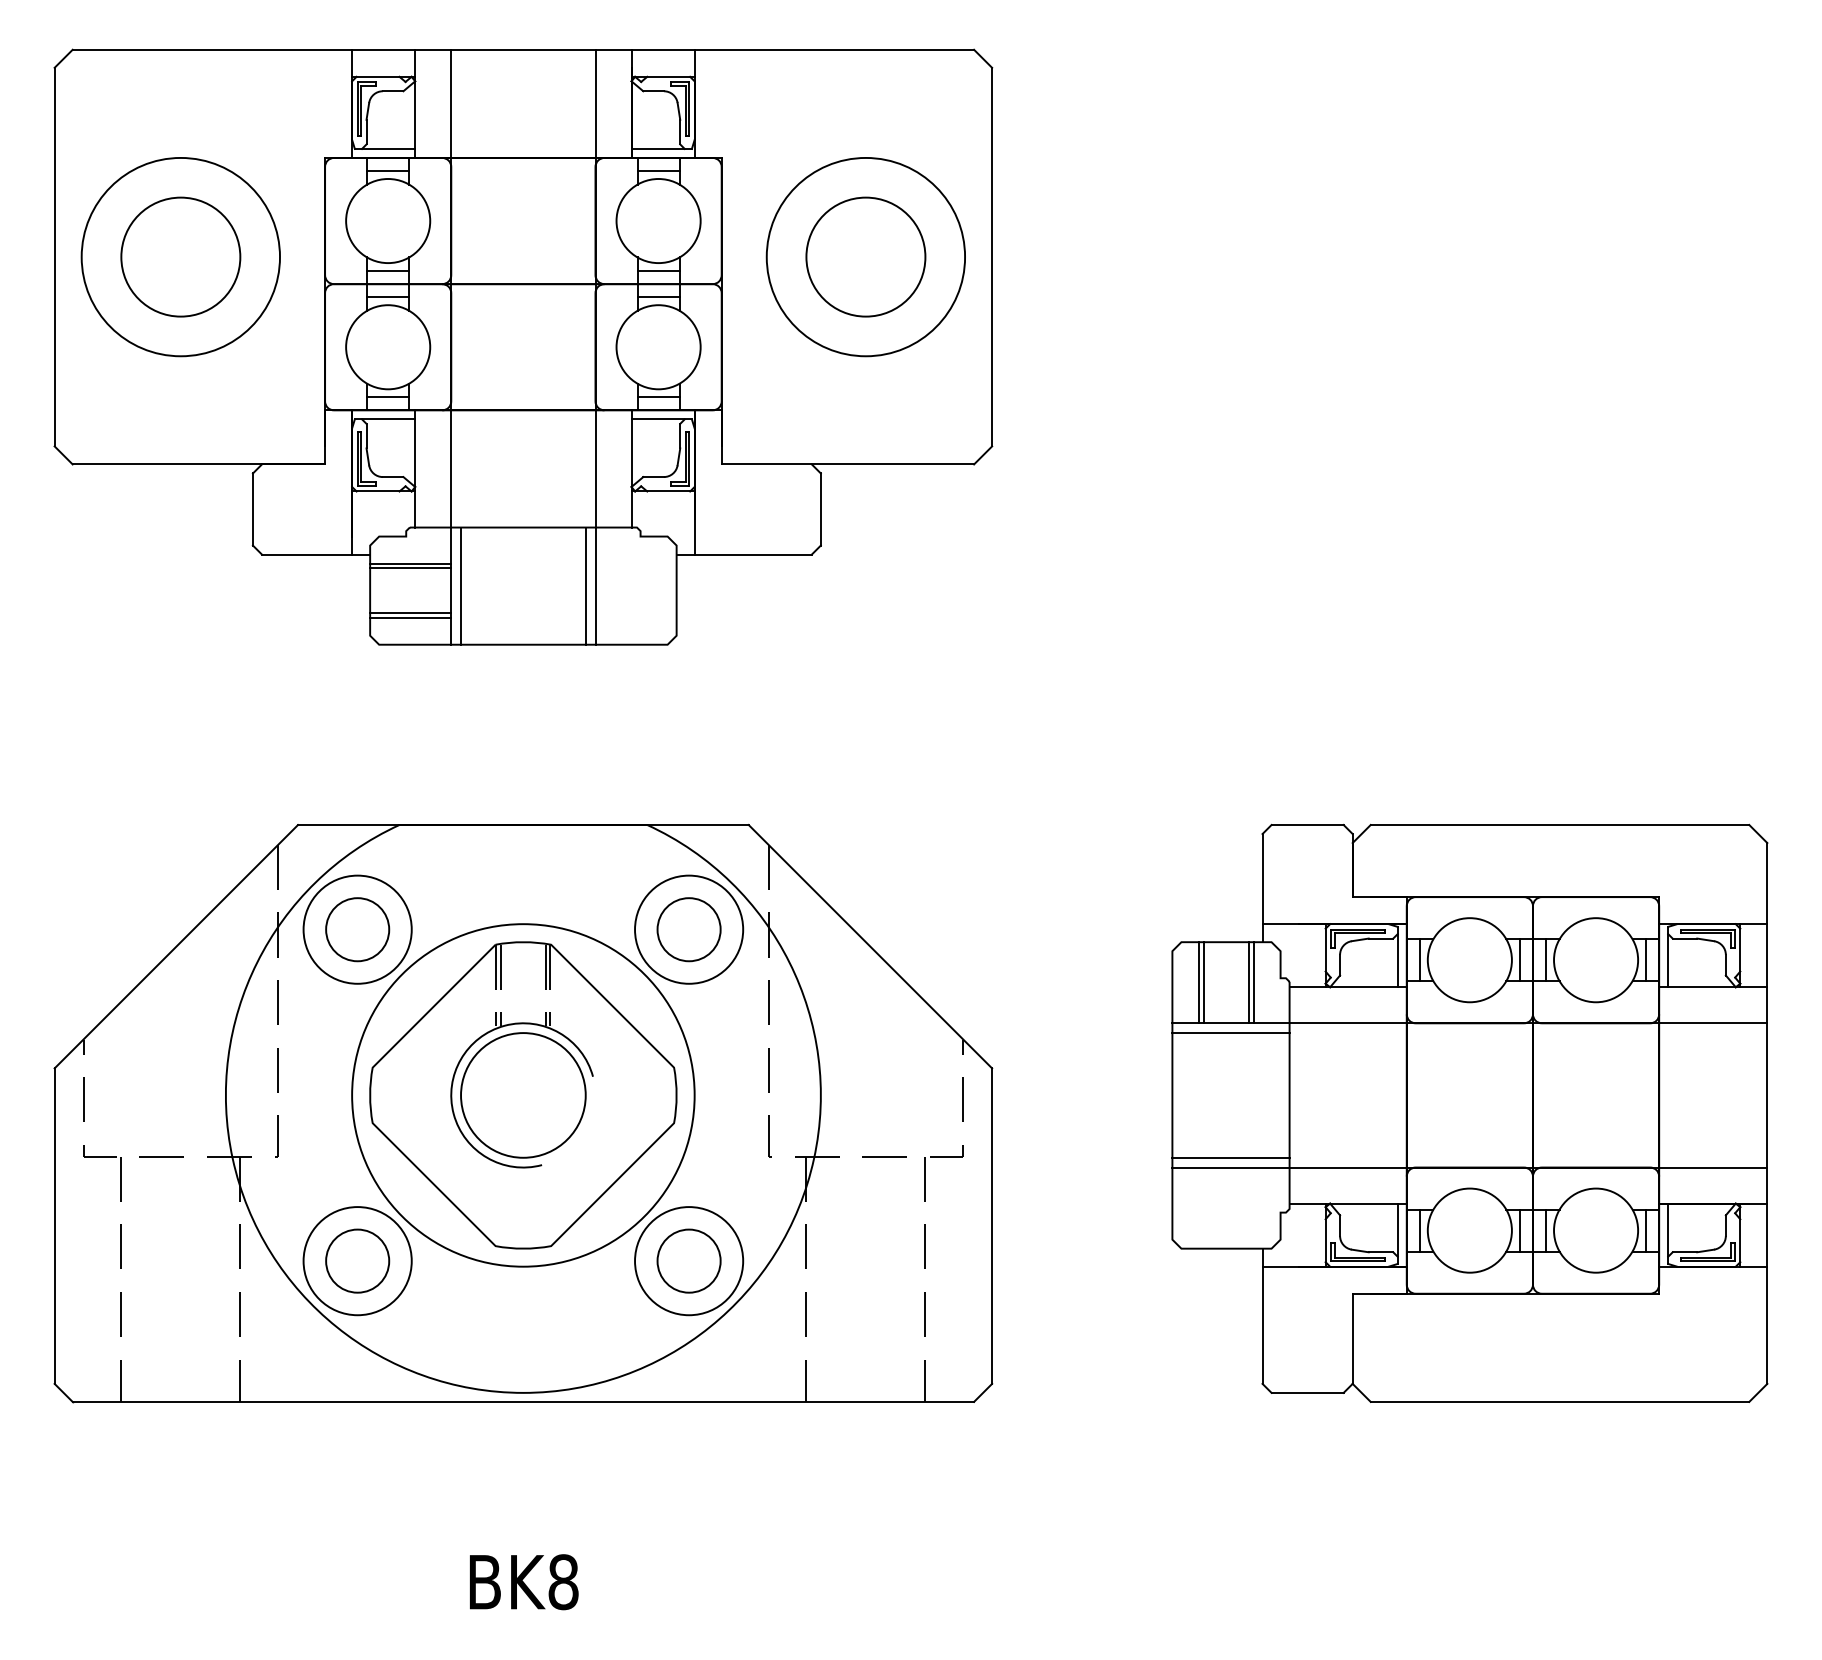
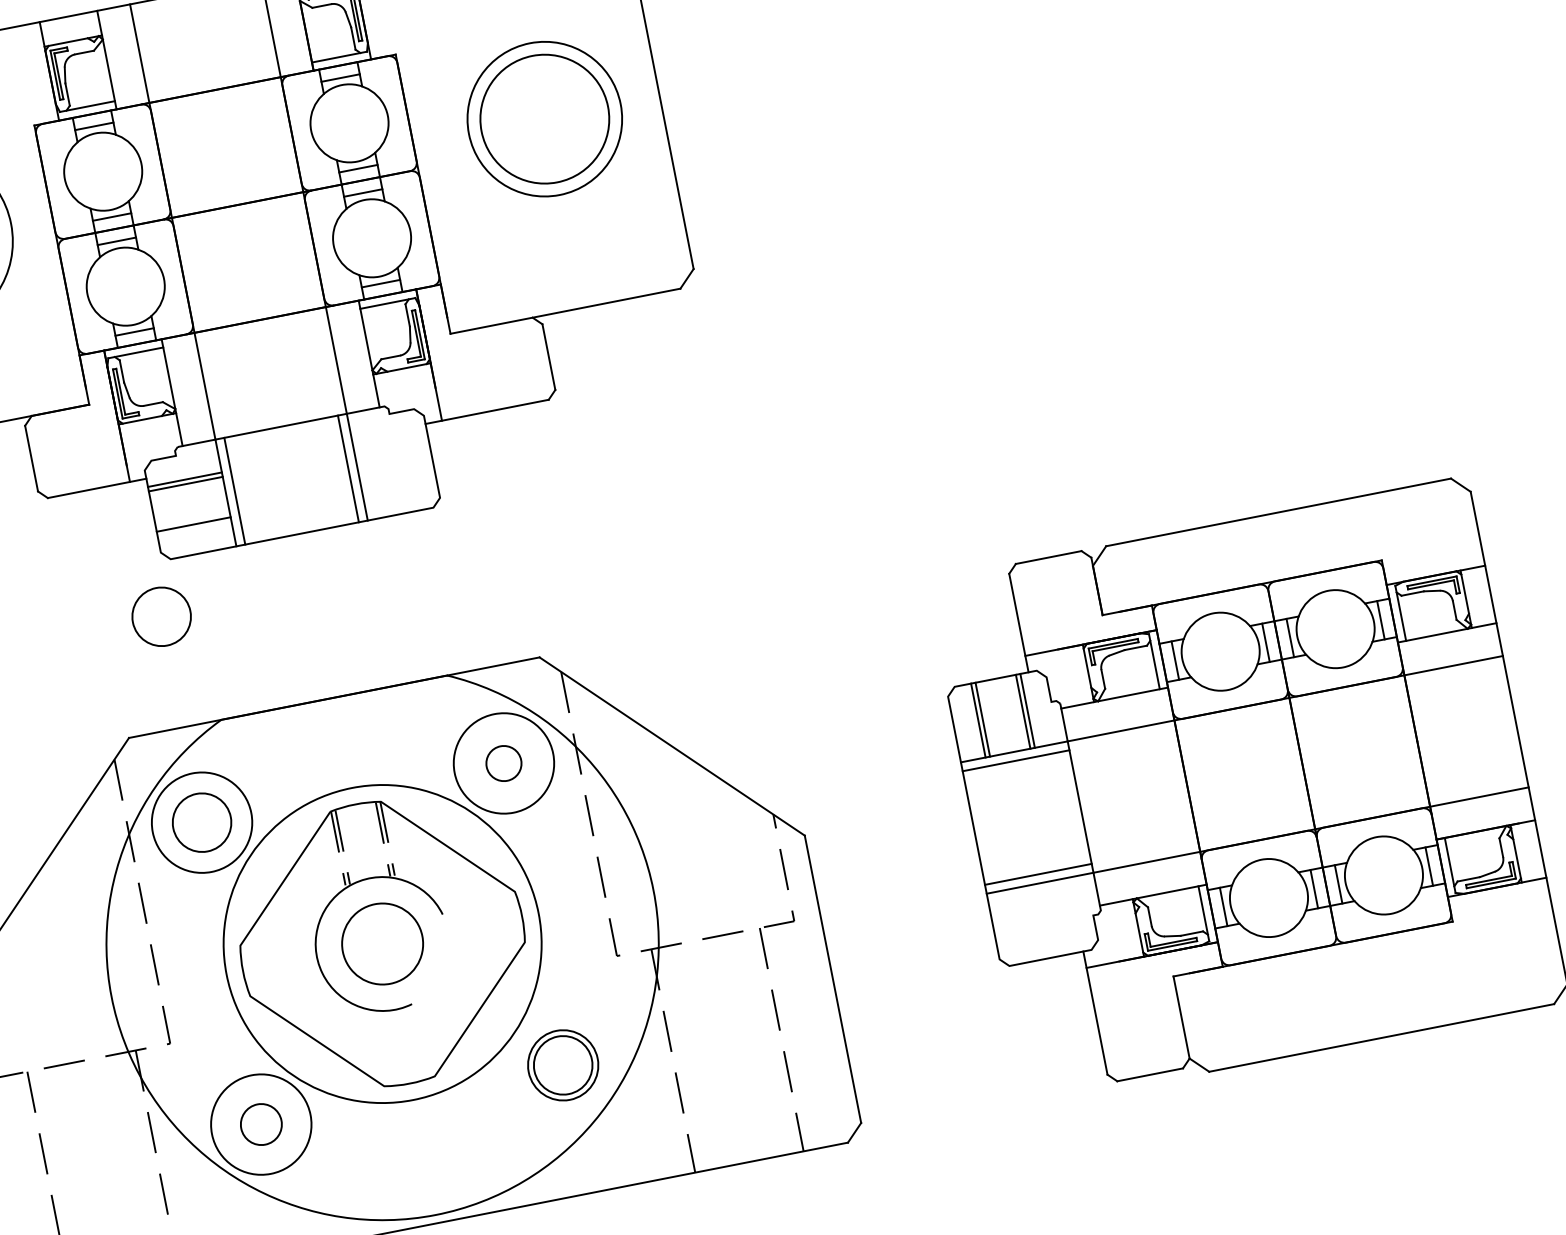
circle: (865, 256) -> (544, 118), size x0.7
circle: (865, 256) -> (544, 118), size x1.4
line: (410, 617) -> (194, 528), removed
circle: (357, 703) -> (161, 616), added
circle: (688, 929) -> (503, 763), size x0.6
circle: (523, 1095) -> (382, 944), size x0.7
circle: (357, 1260) -> (261, 1124), size x0.7
circle: (689, 1261) -> (563, 1065), size x0.7

